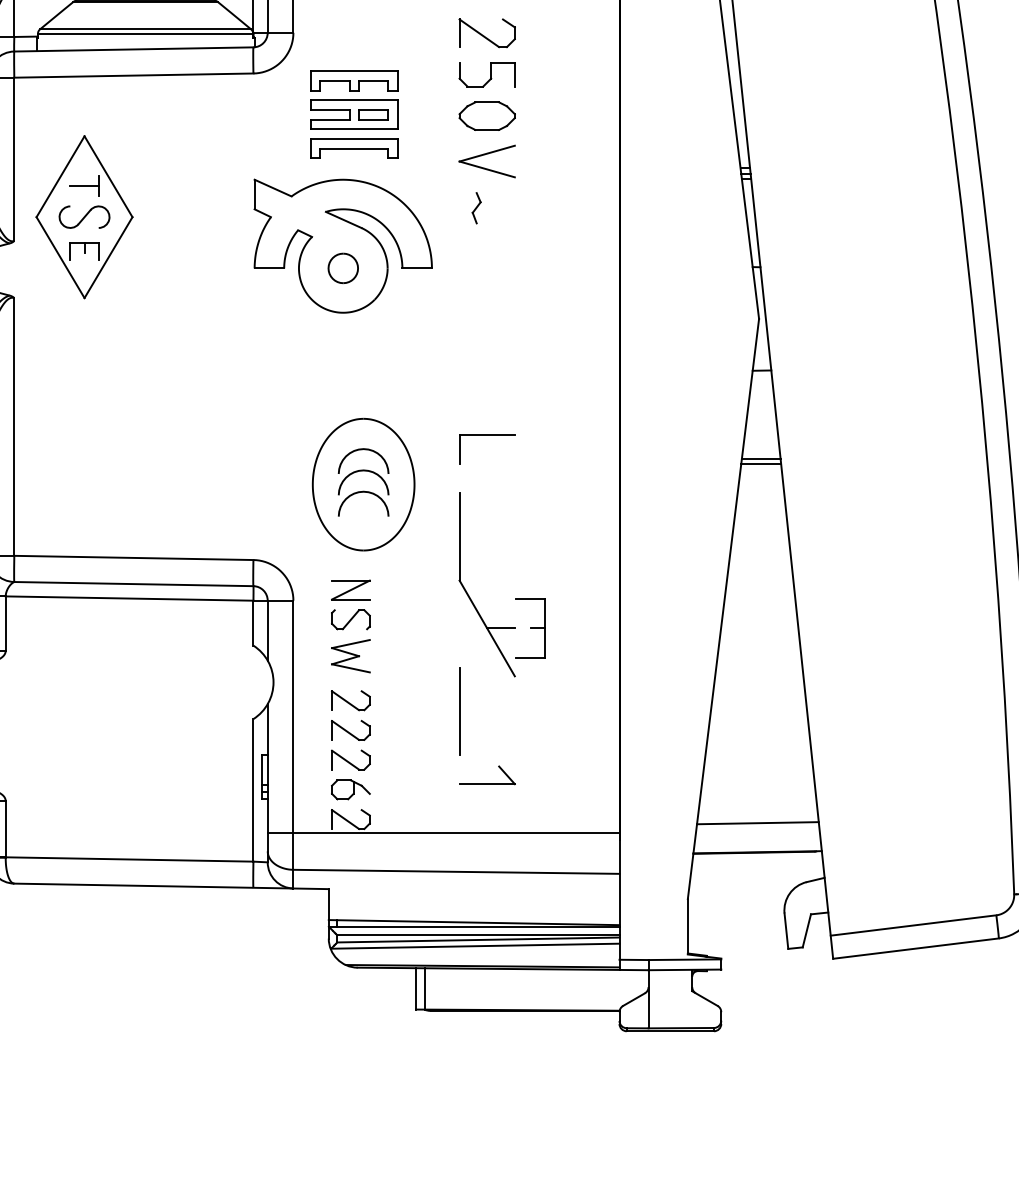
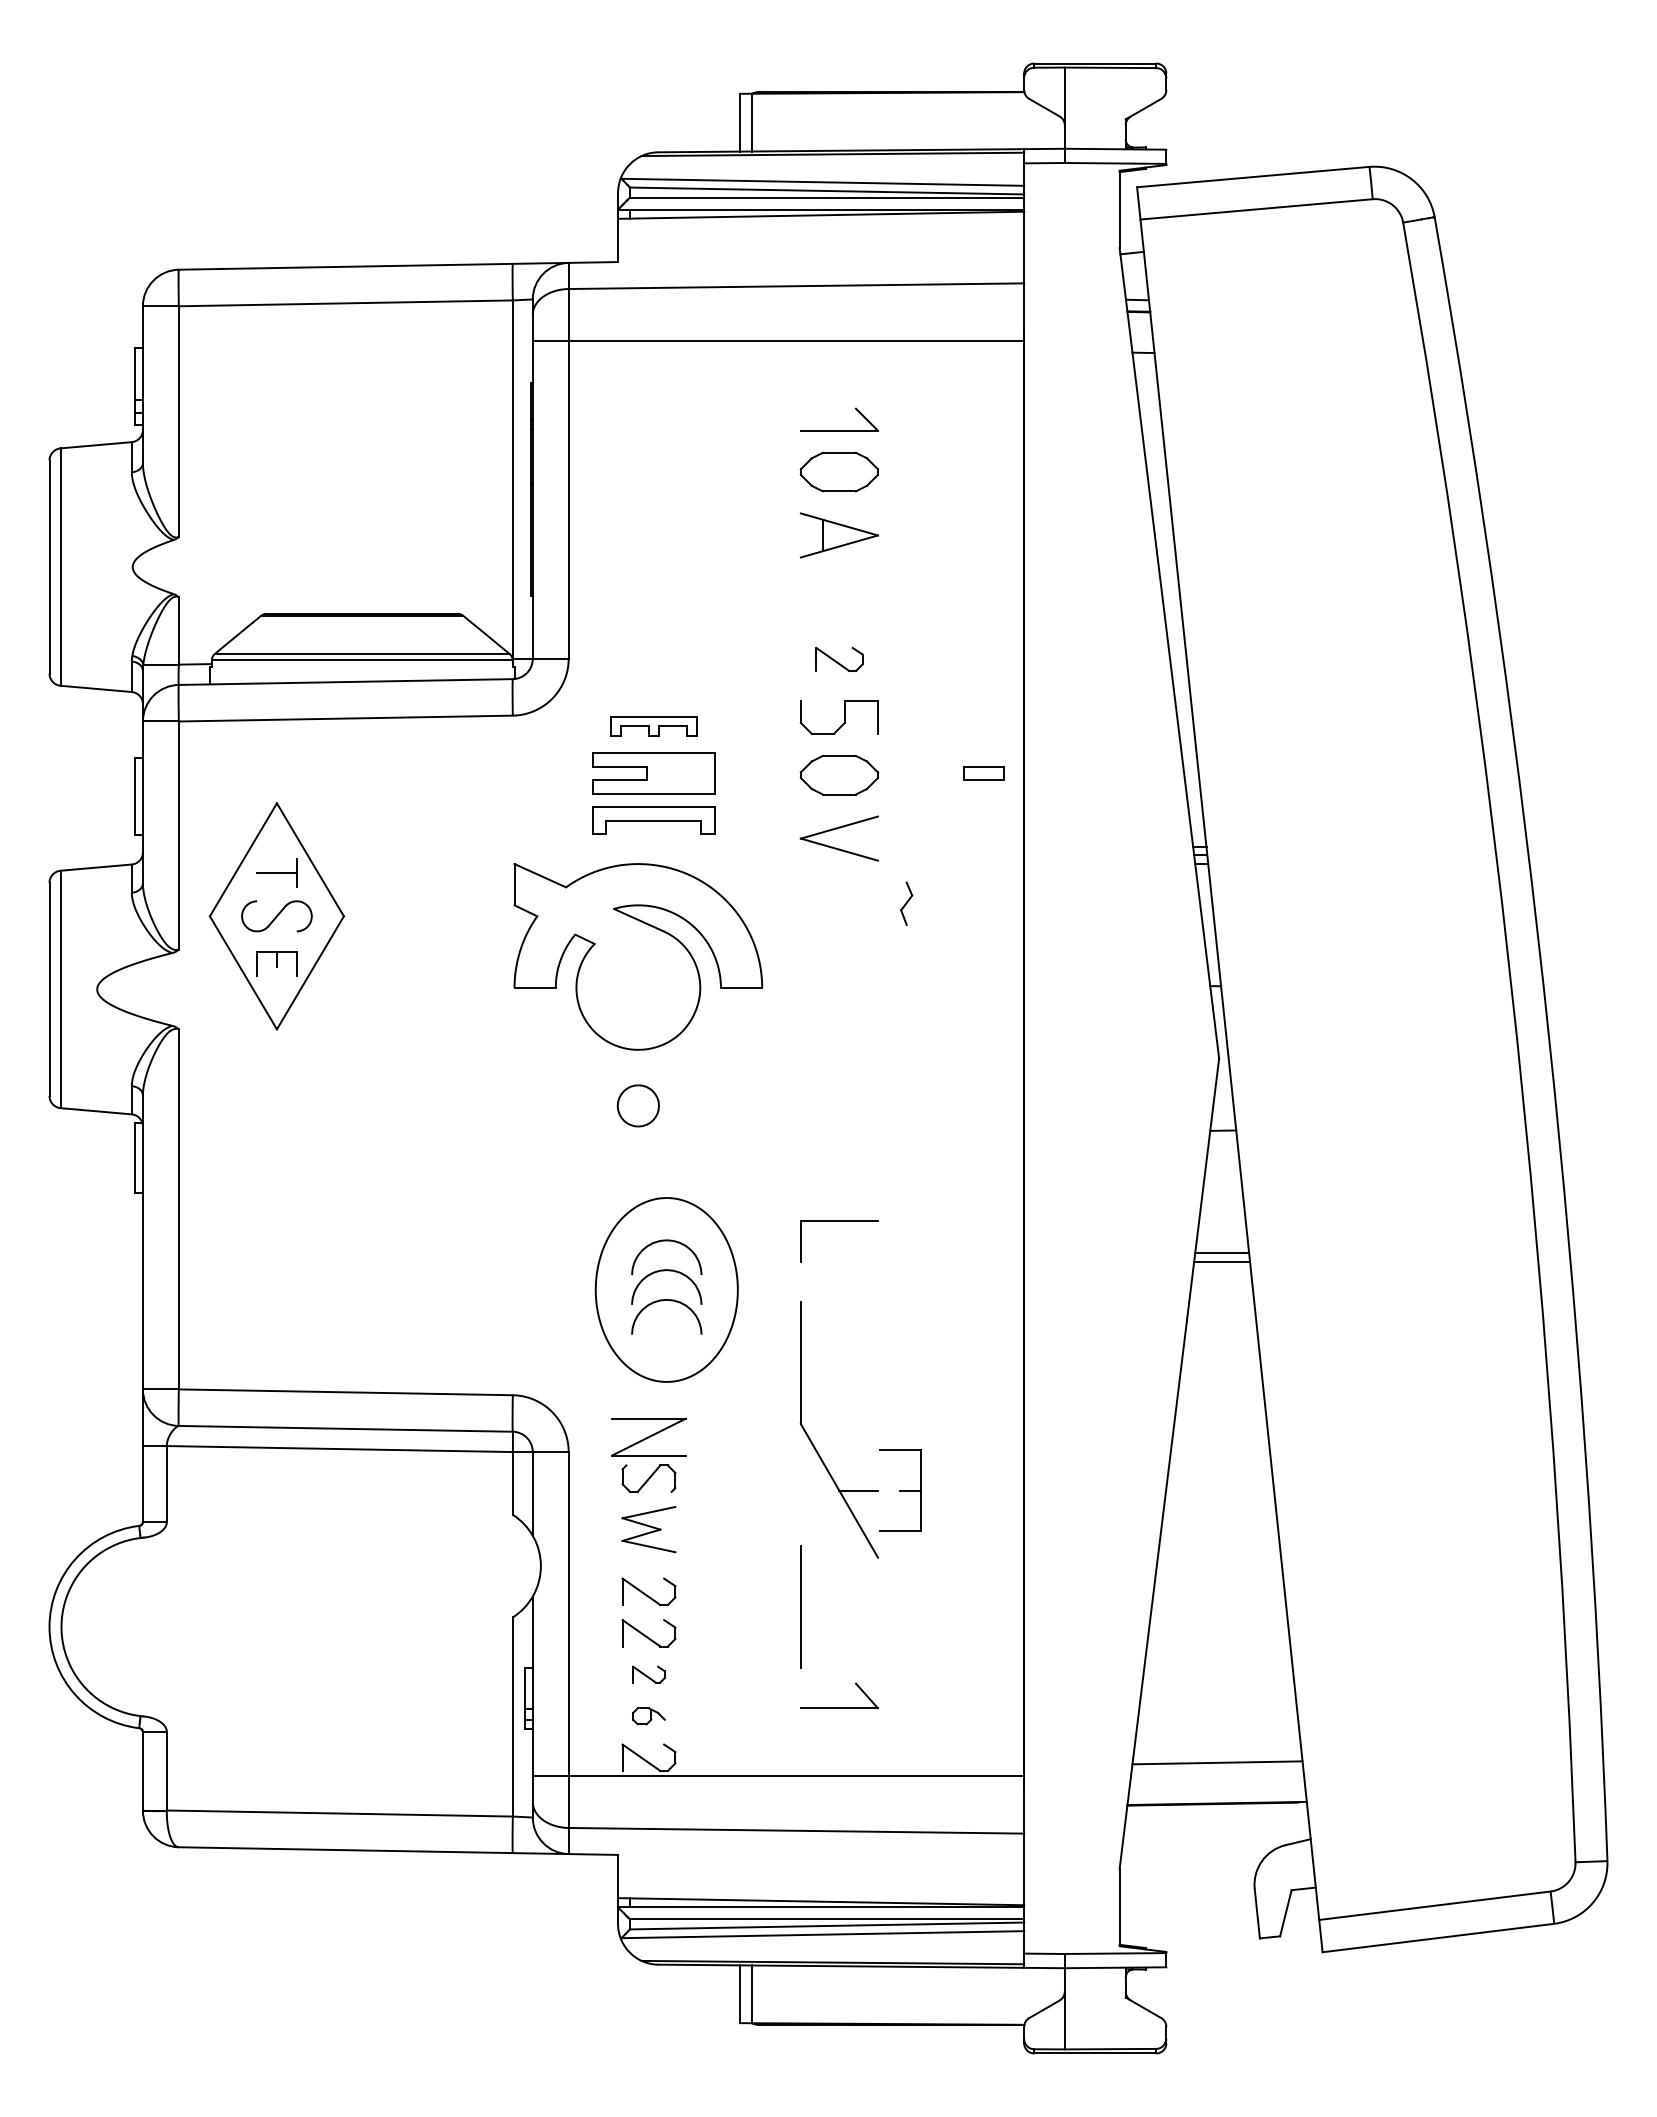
part: (487, 33) -> (839, 659), size x0.6
part: (354, 81) -> (653, 726), size x0.7
part: (373, 114) -> (983, 773), moved
part: (476, 207) -> (906, 903), moved
part: (342, 268) -> (637, 1105), moved
part: (350, 590) -> (648, 1437), size x1.4
part: (350, 759) -> (648, 1674), size x0.6
part: (350, 790) -> (648, 1716), size x0.6

